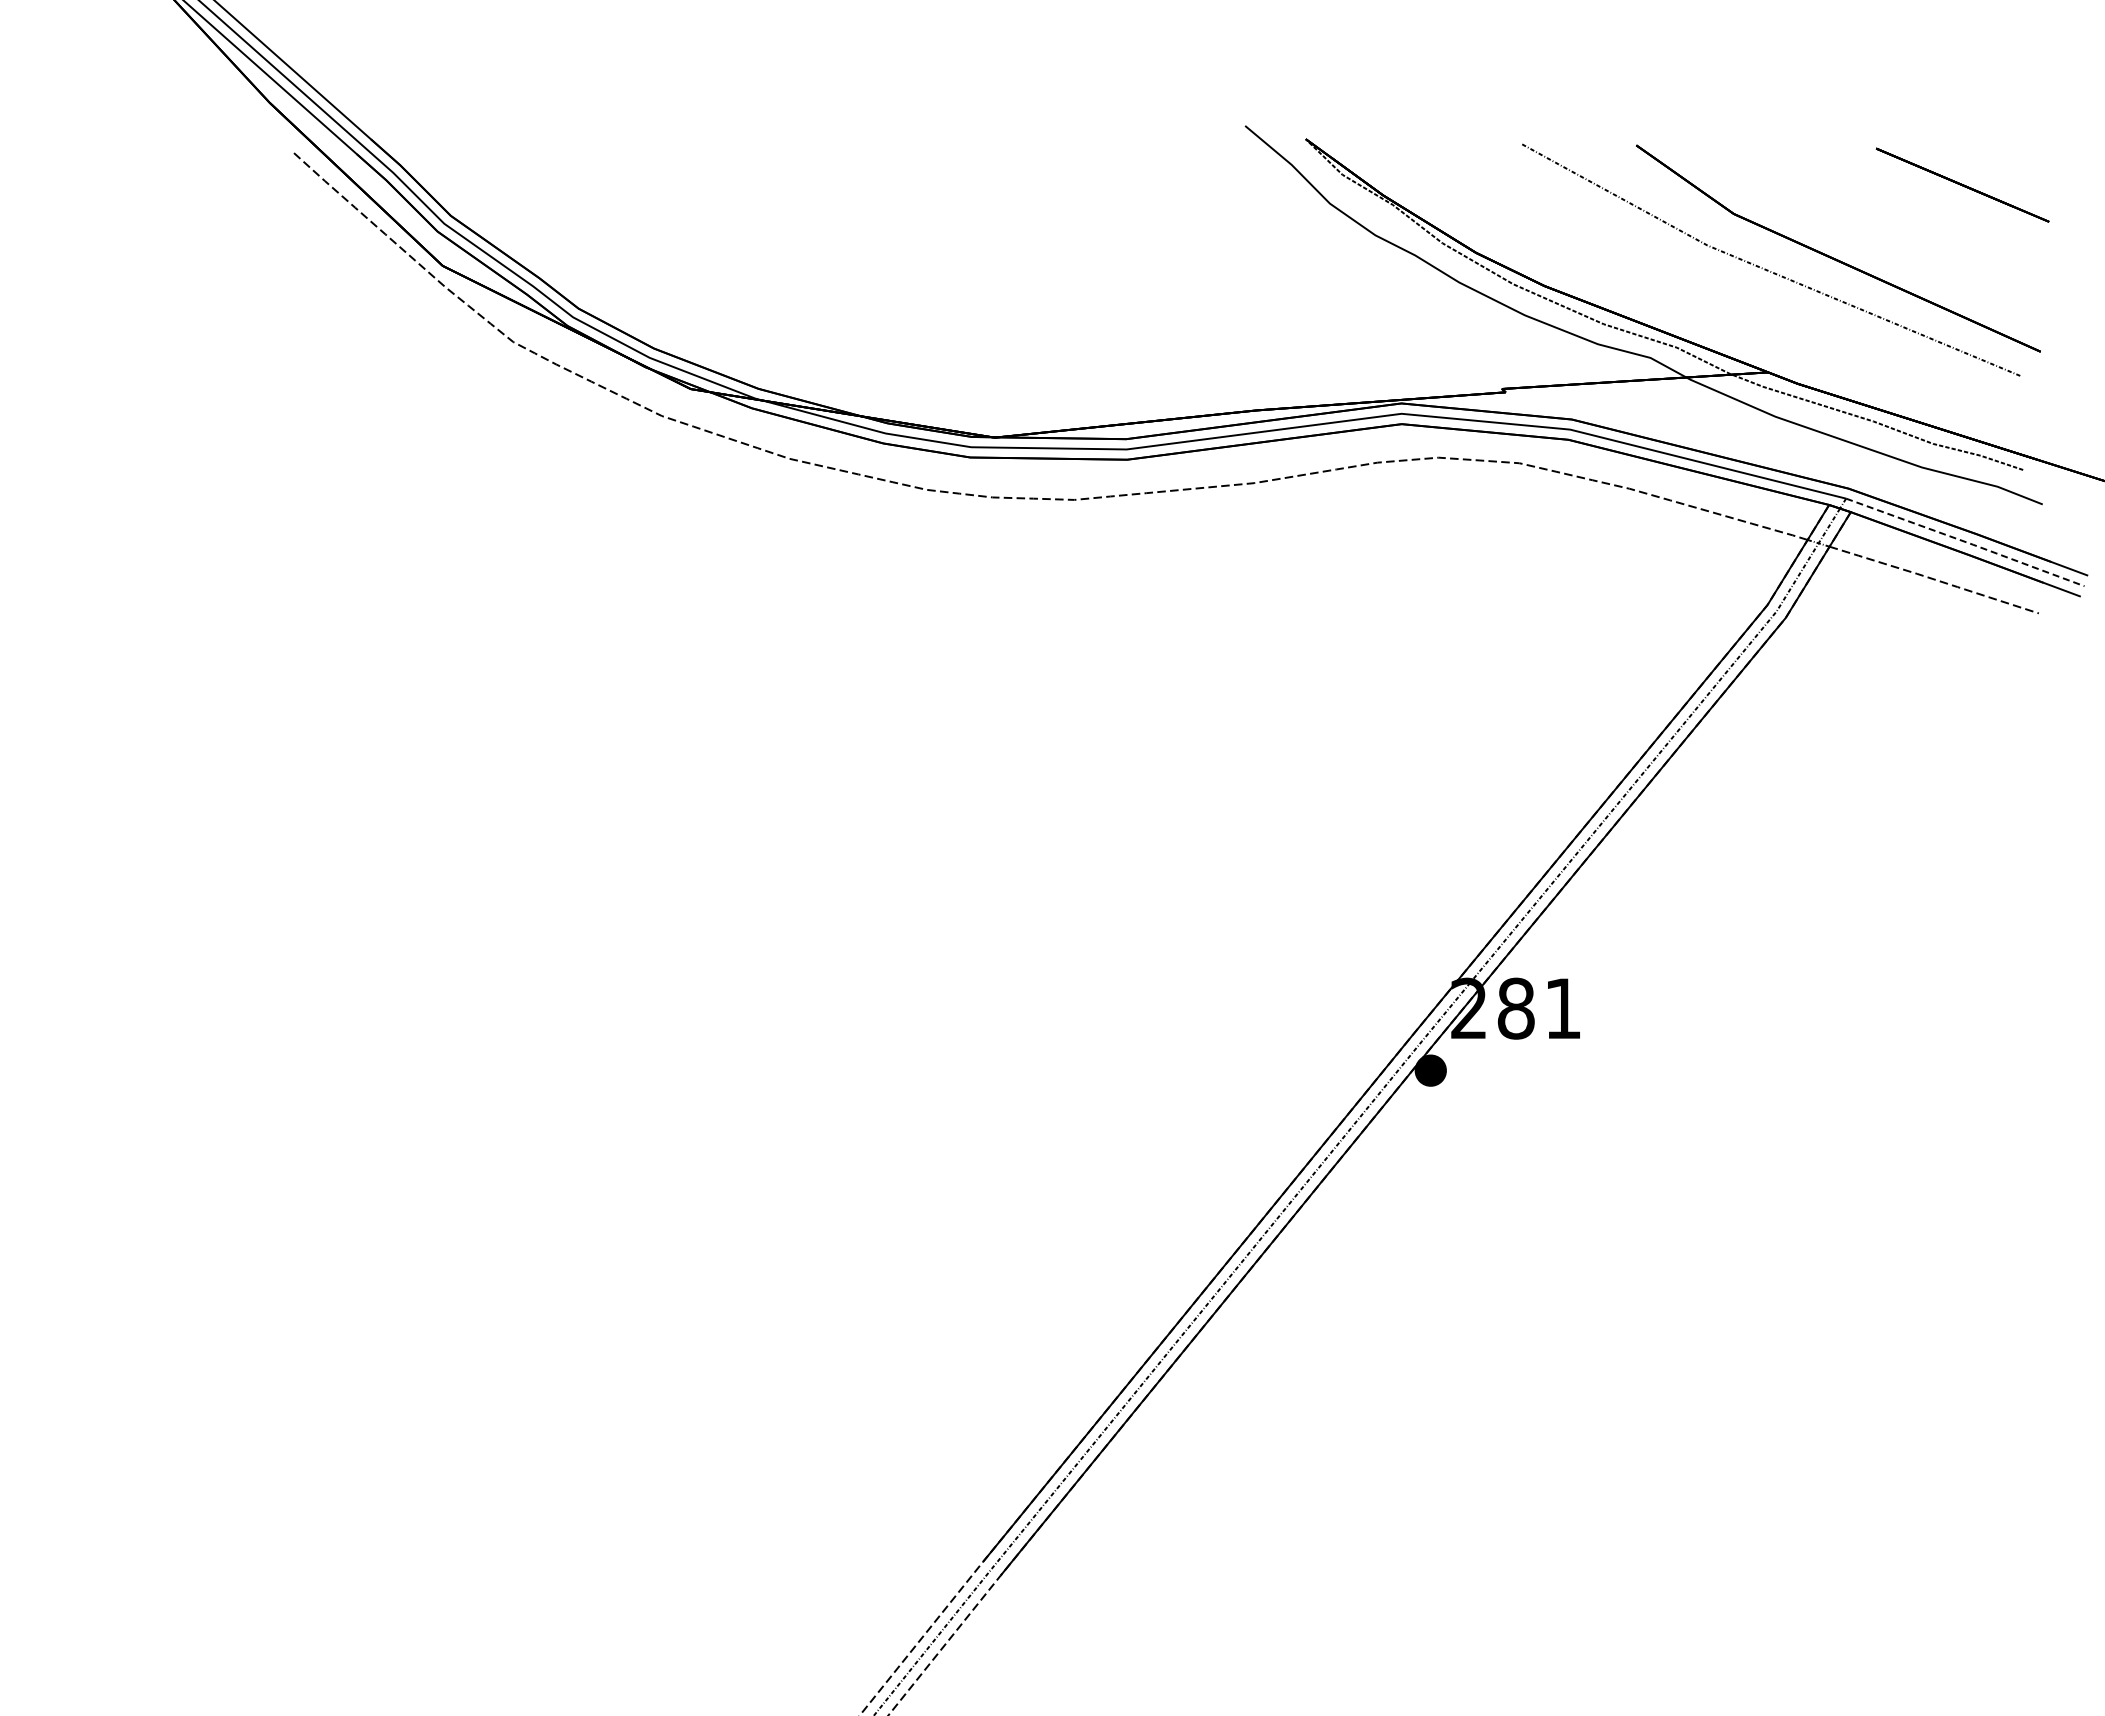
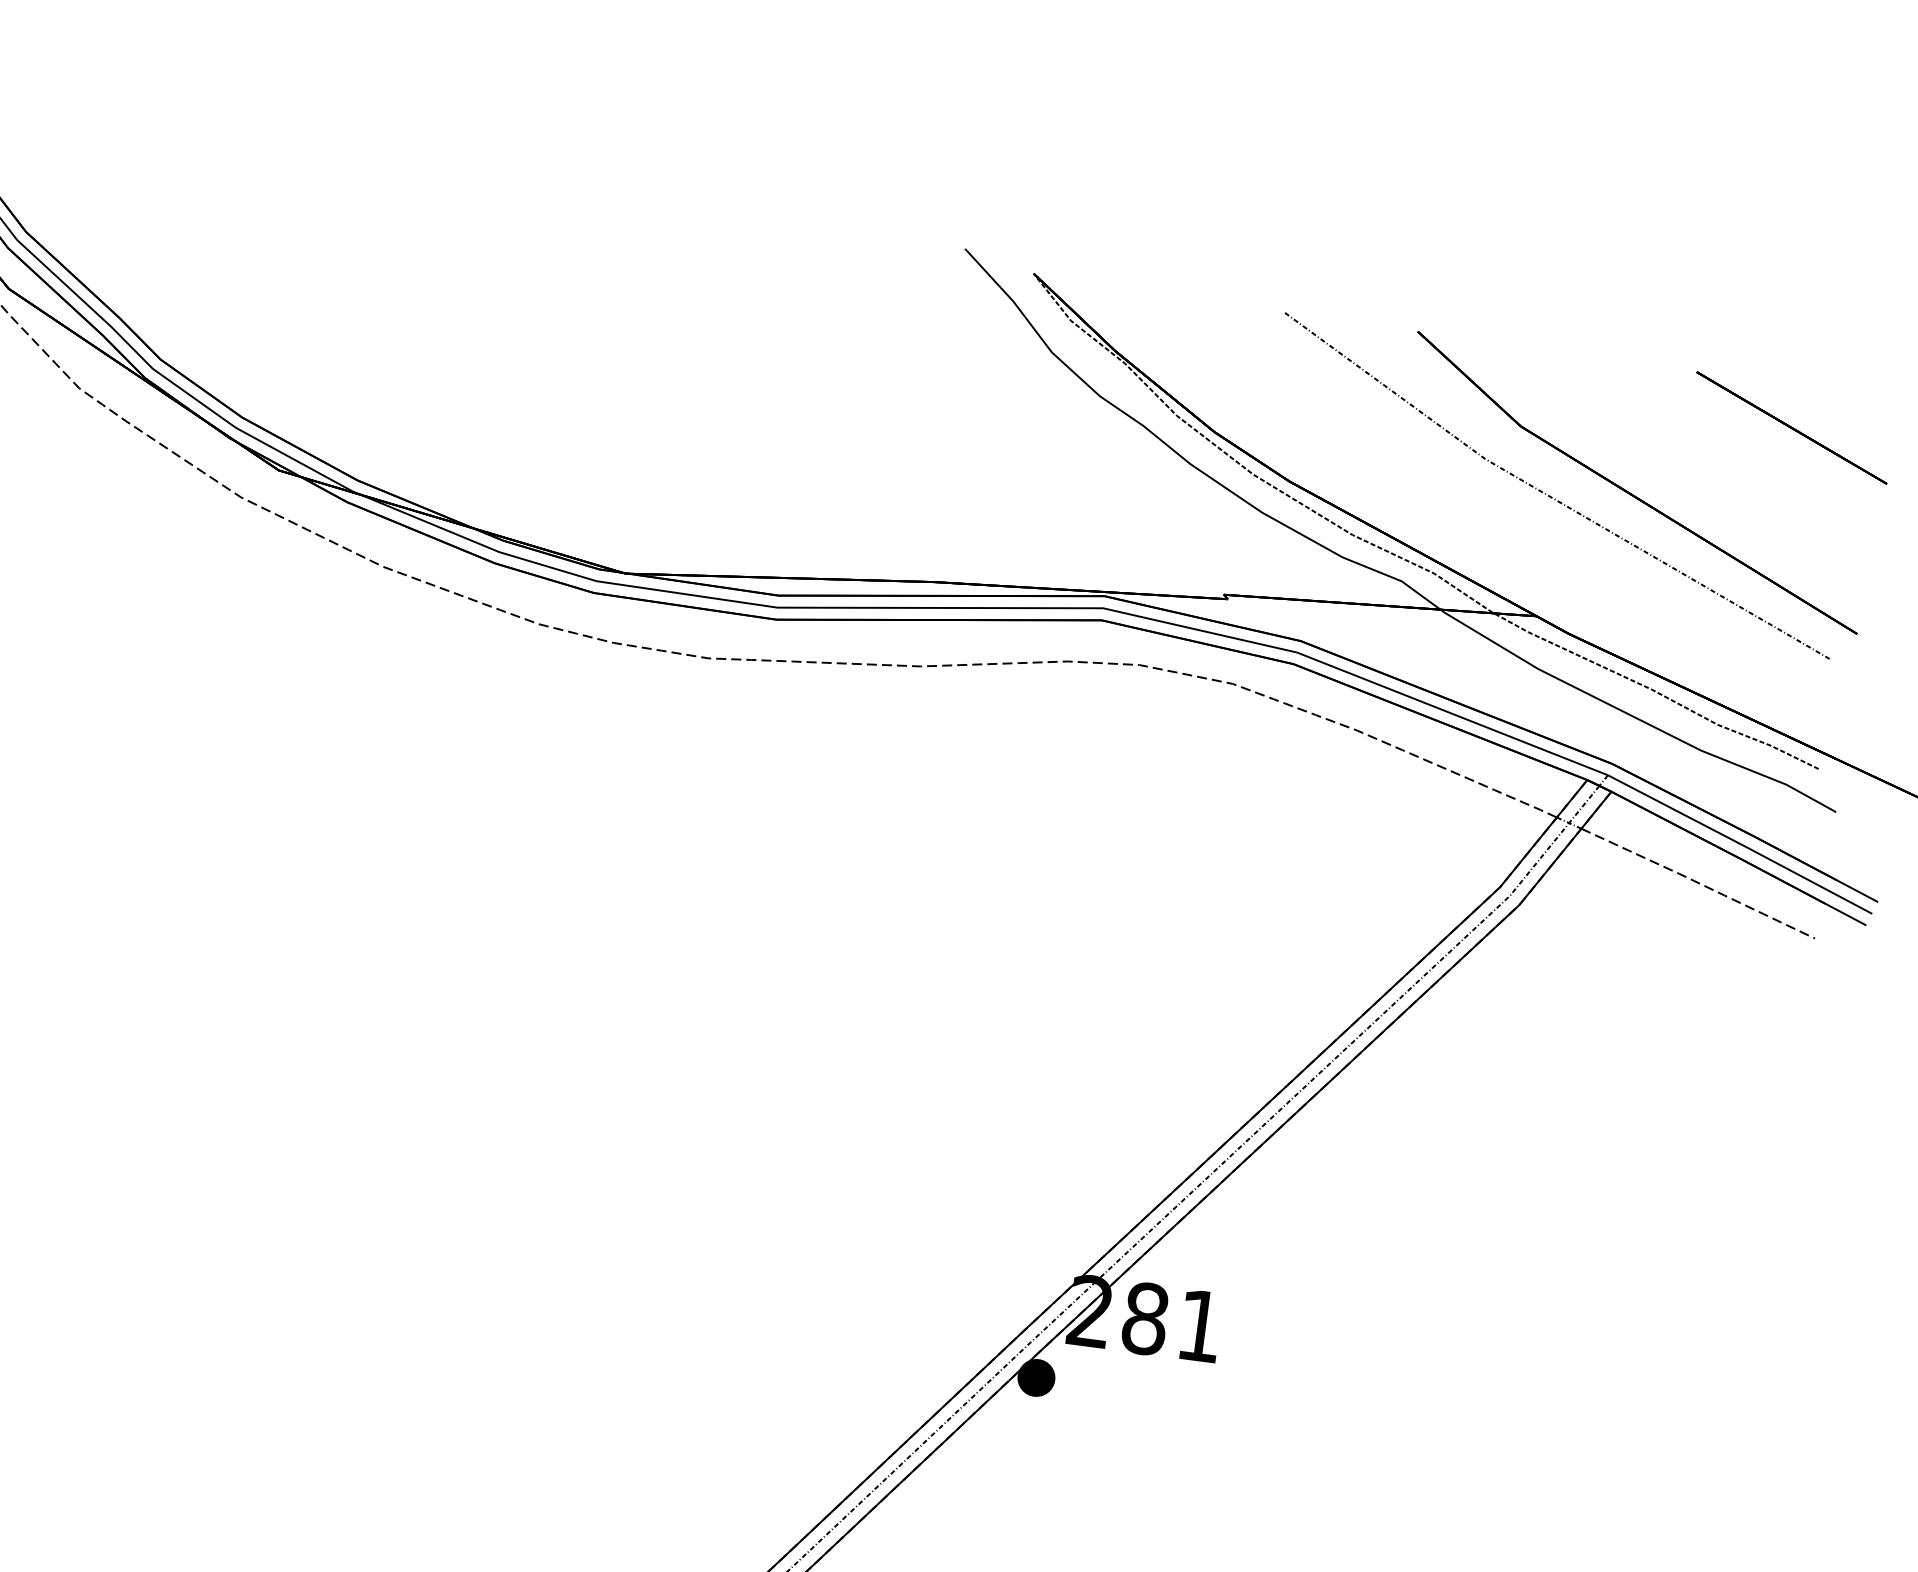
line: (1965, 542) -> (1740, 844), dashed -> solid

